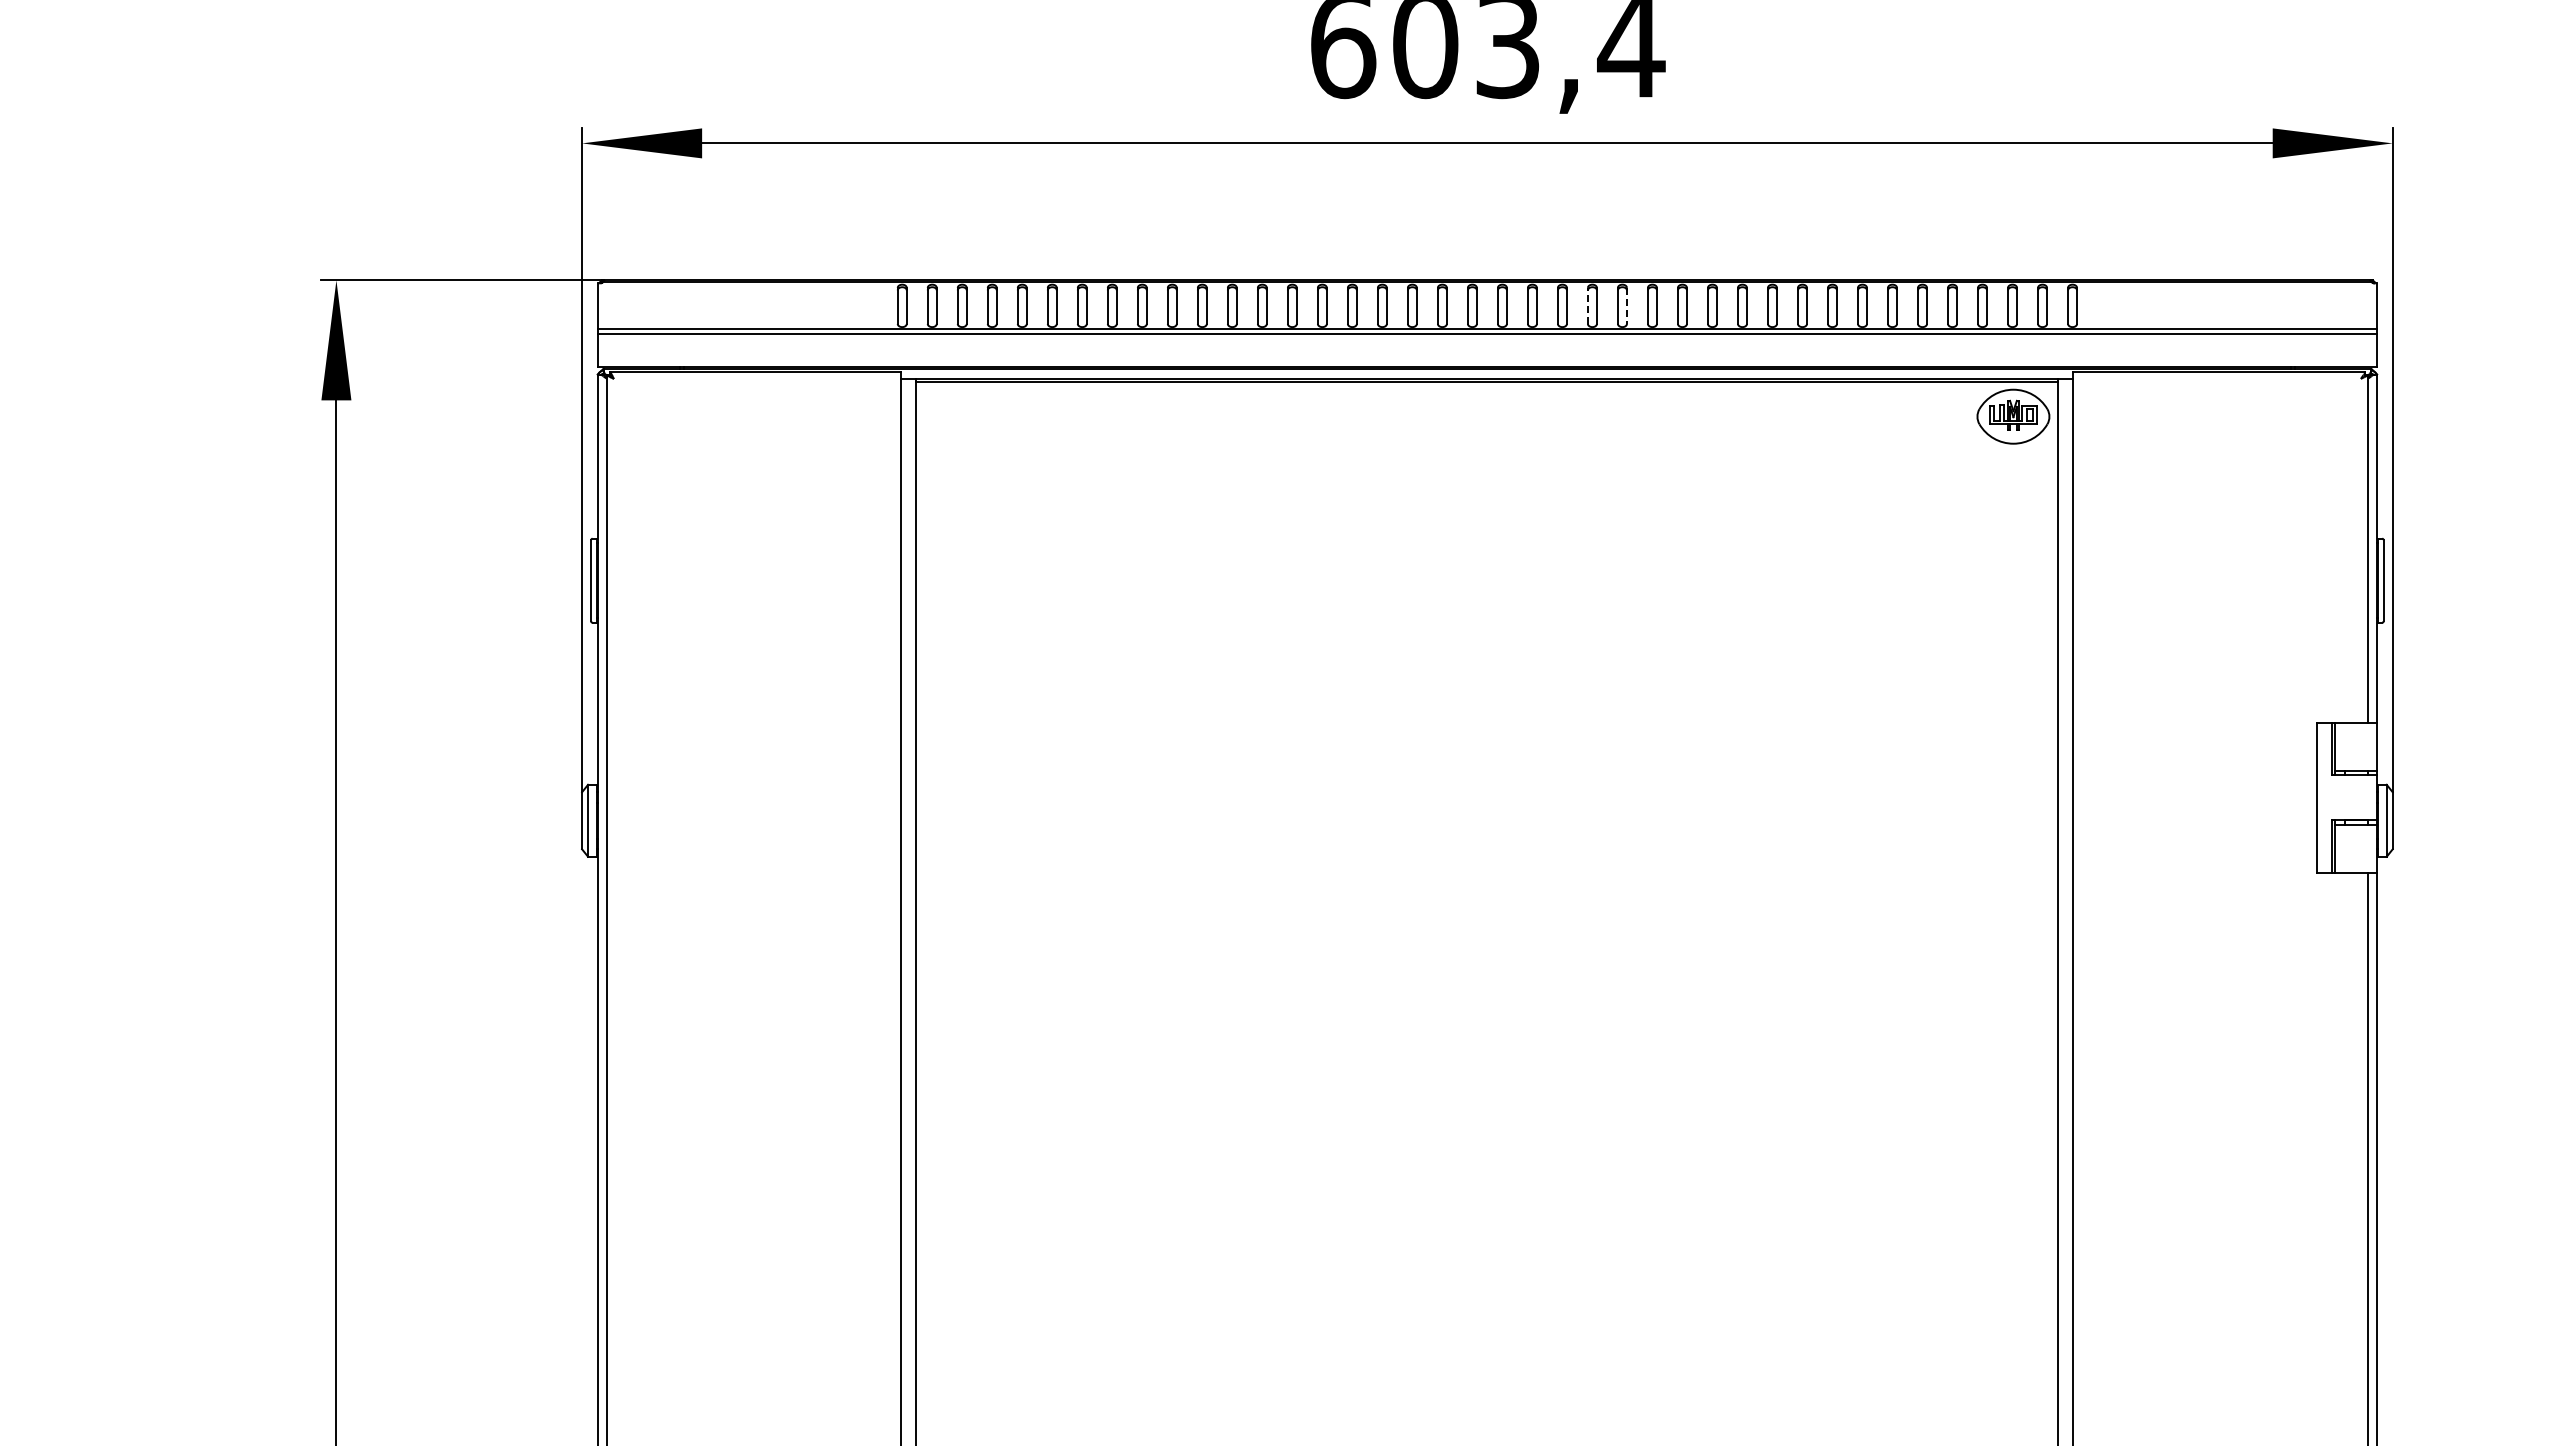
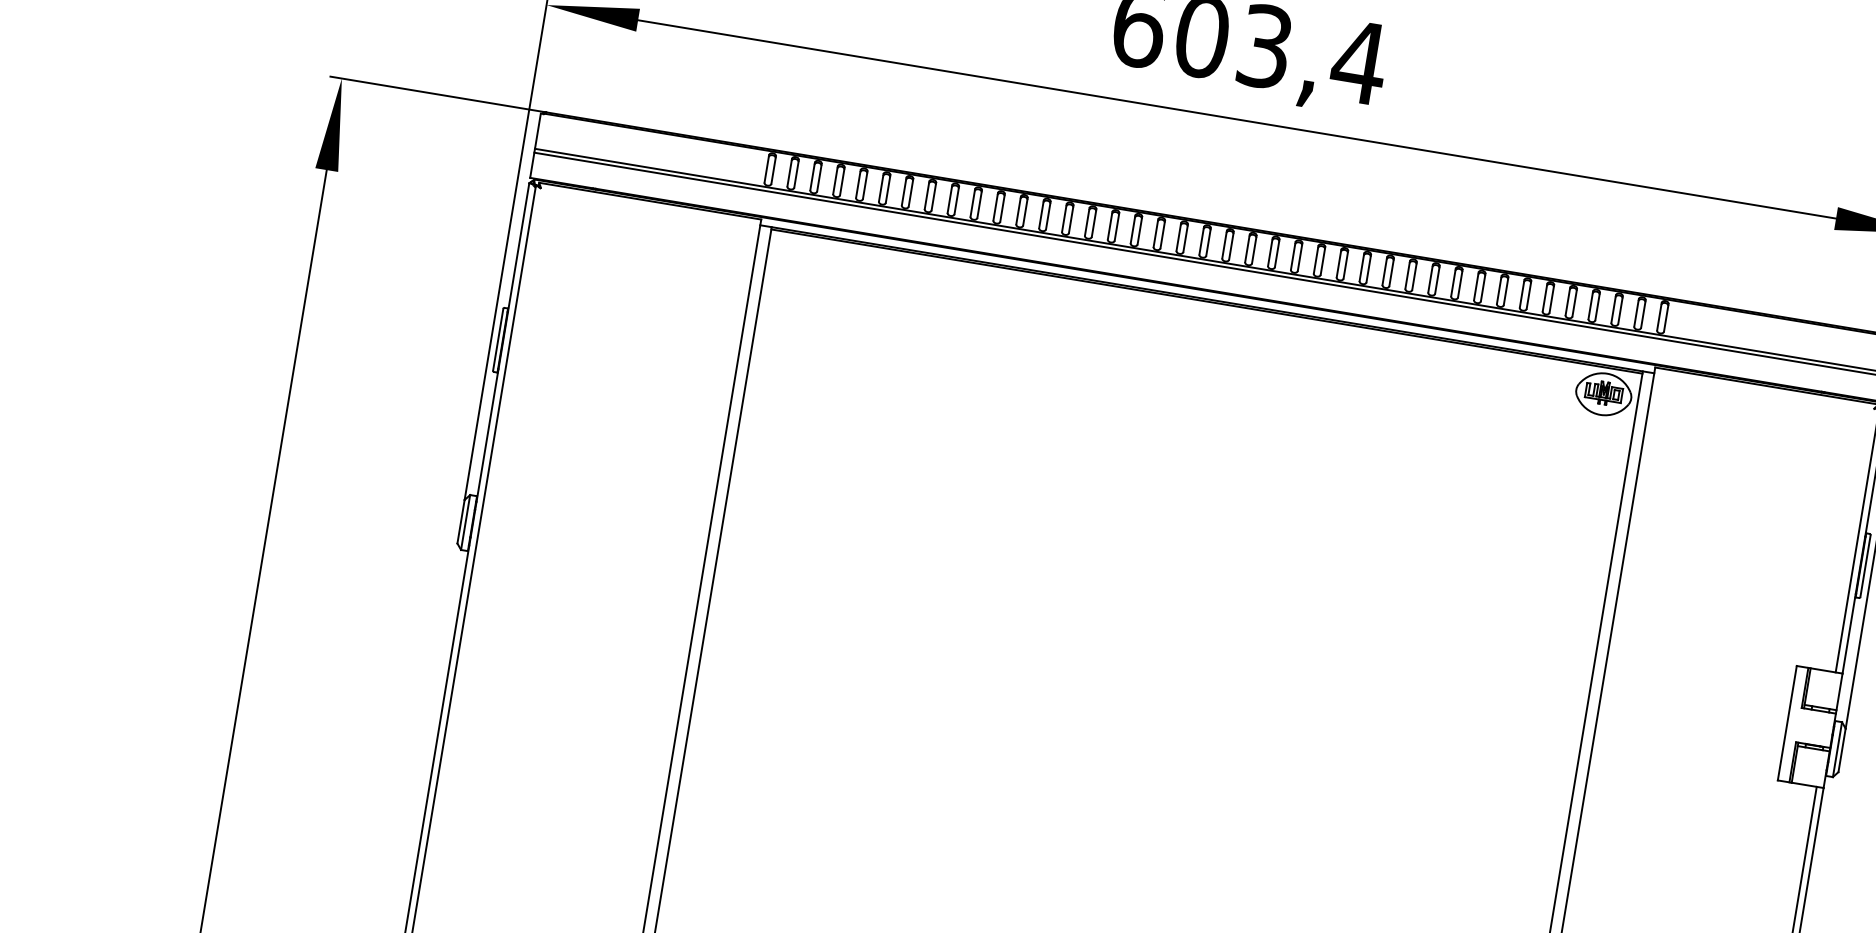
line: (1587, 305) -> (1292, 255), dashed -> solid
line: (1626, 306) -> (1322, 261), dashed -> solid

